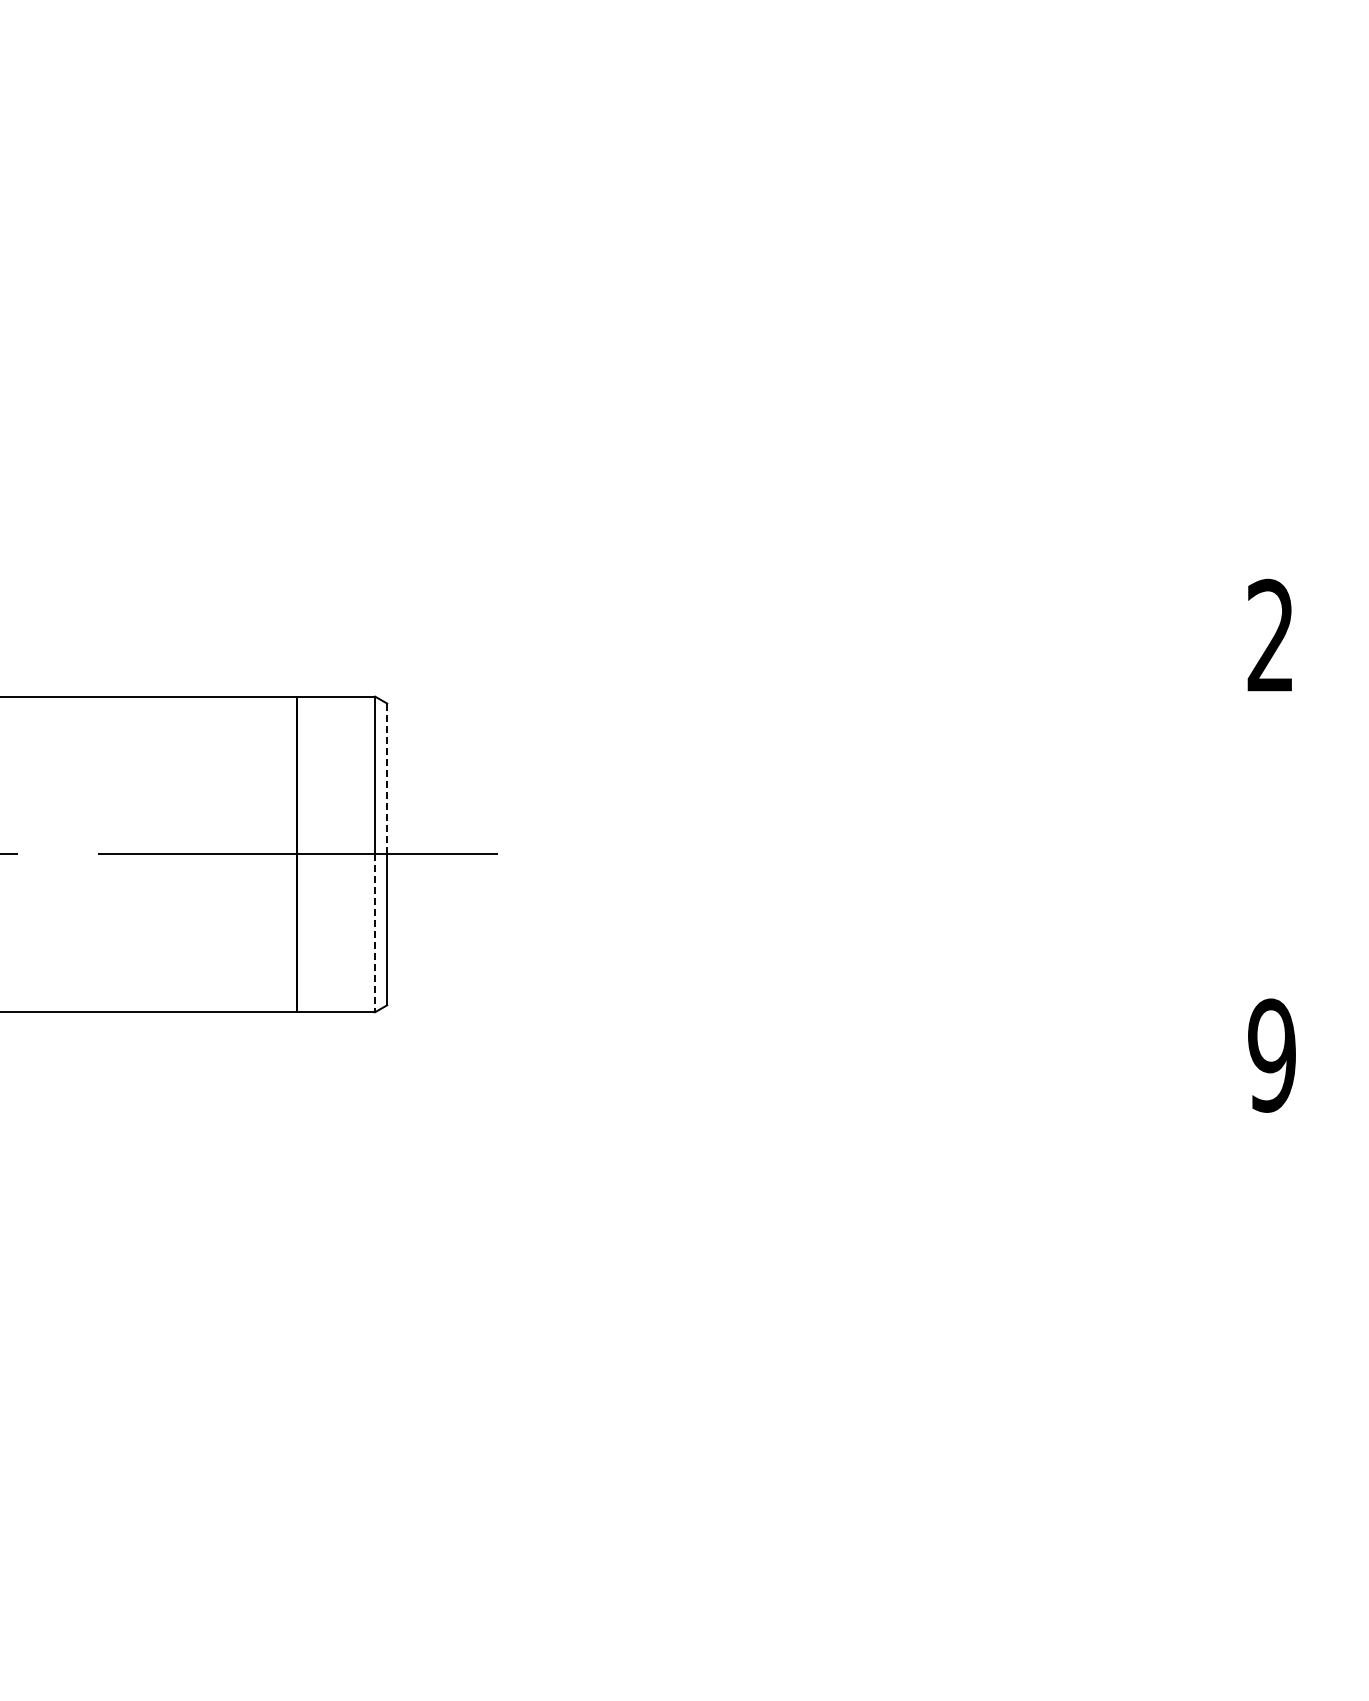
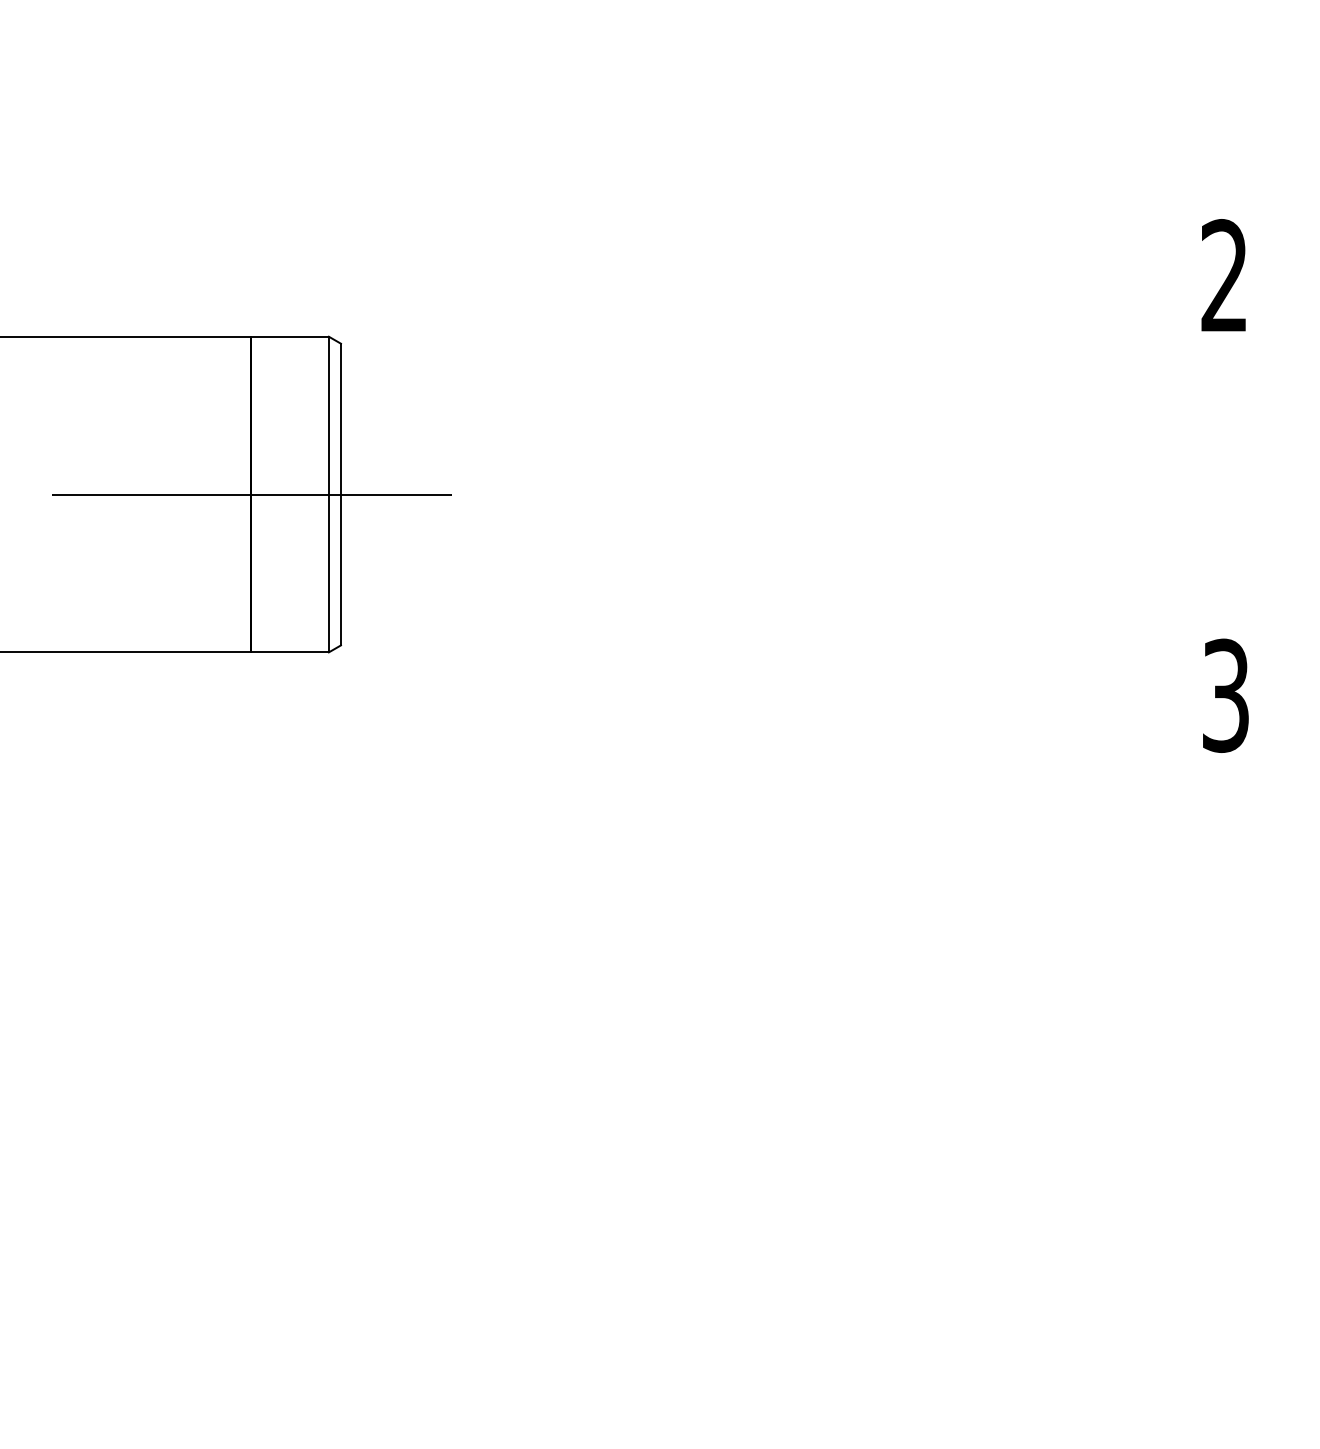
line: (387, 779) -> (341, 419), dashed -> solid
line: (375, 933) -> (329, 573), dashed -> solid
text: (1271, 1055) -> (1225, 695), 9 -> 3

